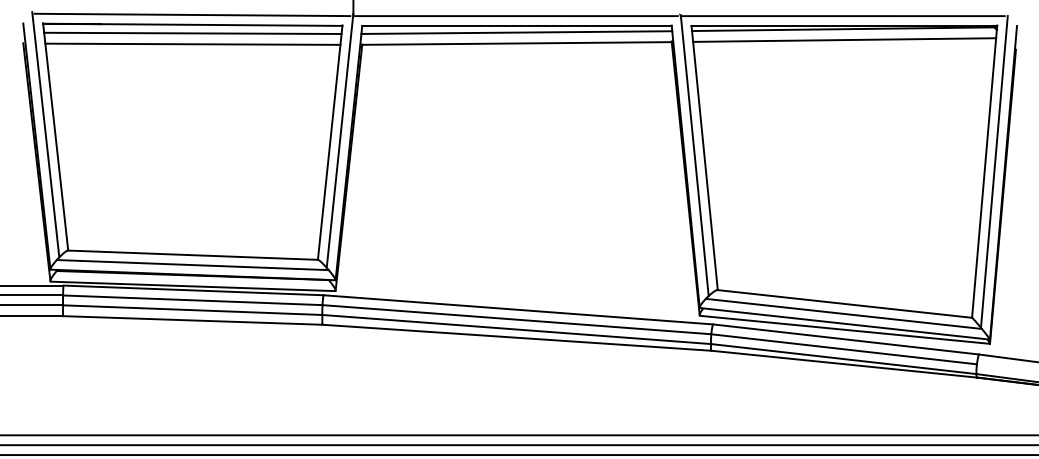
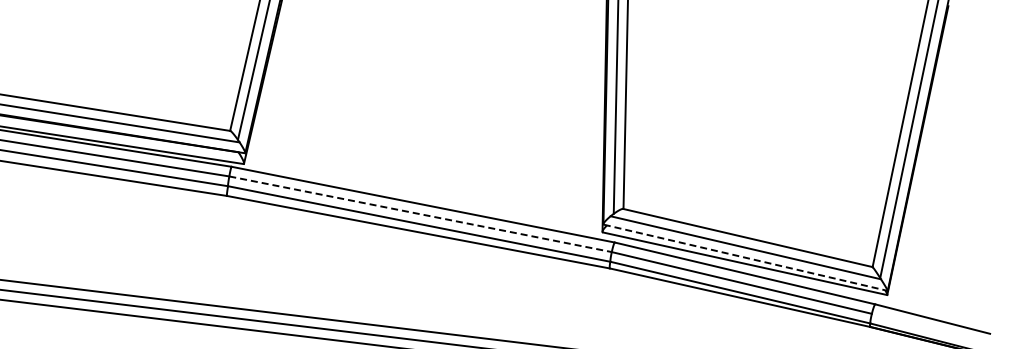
line: (516, 319) -> (420, 214), solid -> dashed
line: (845, 323) -> (746, 257), solid -> dashed

